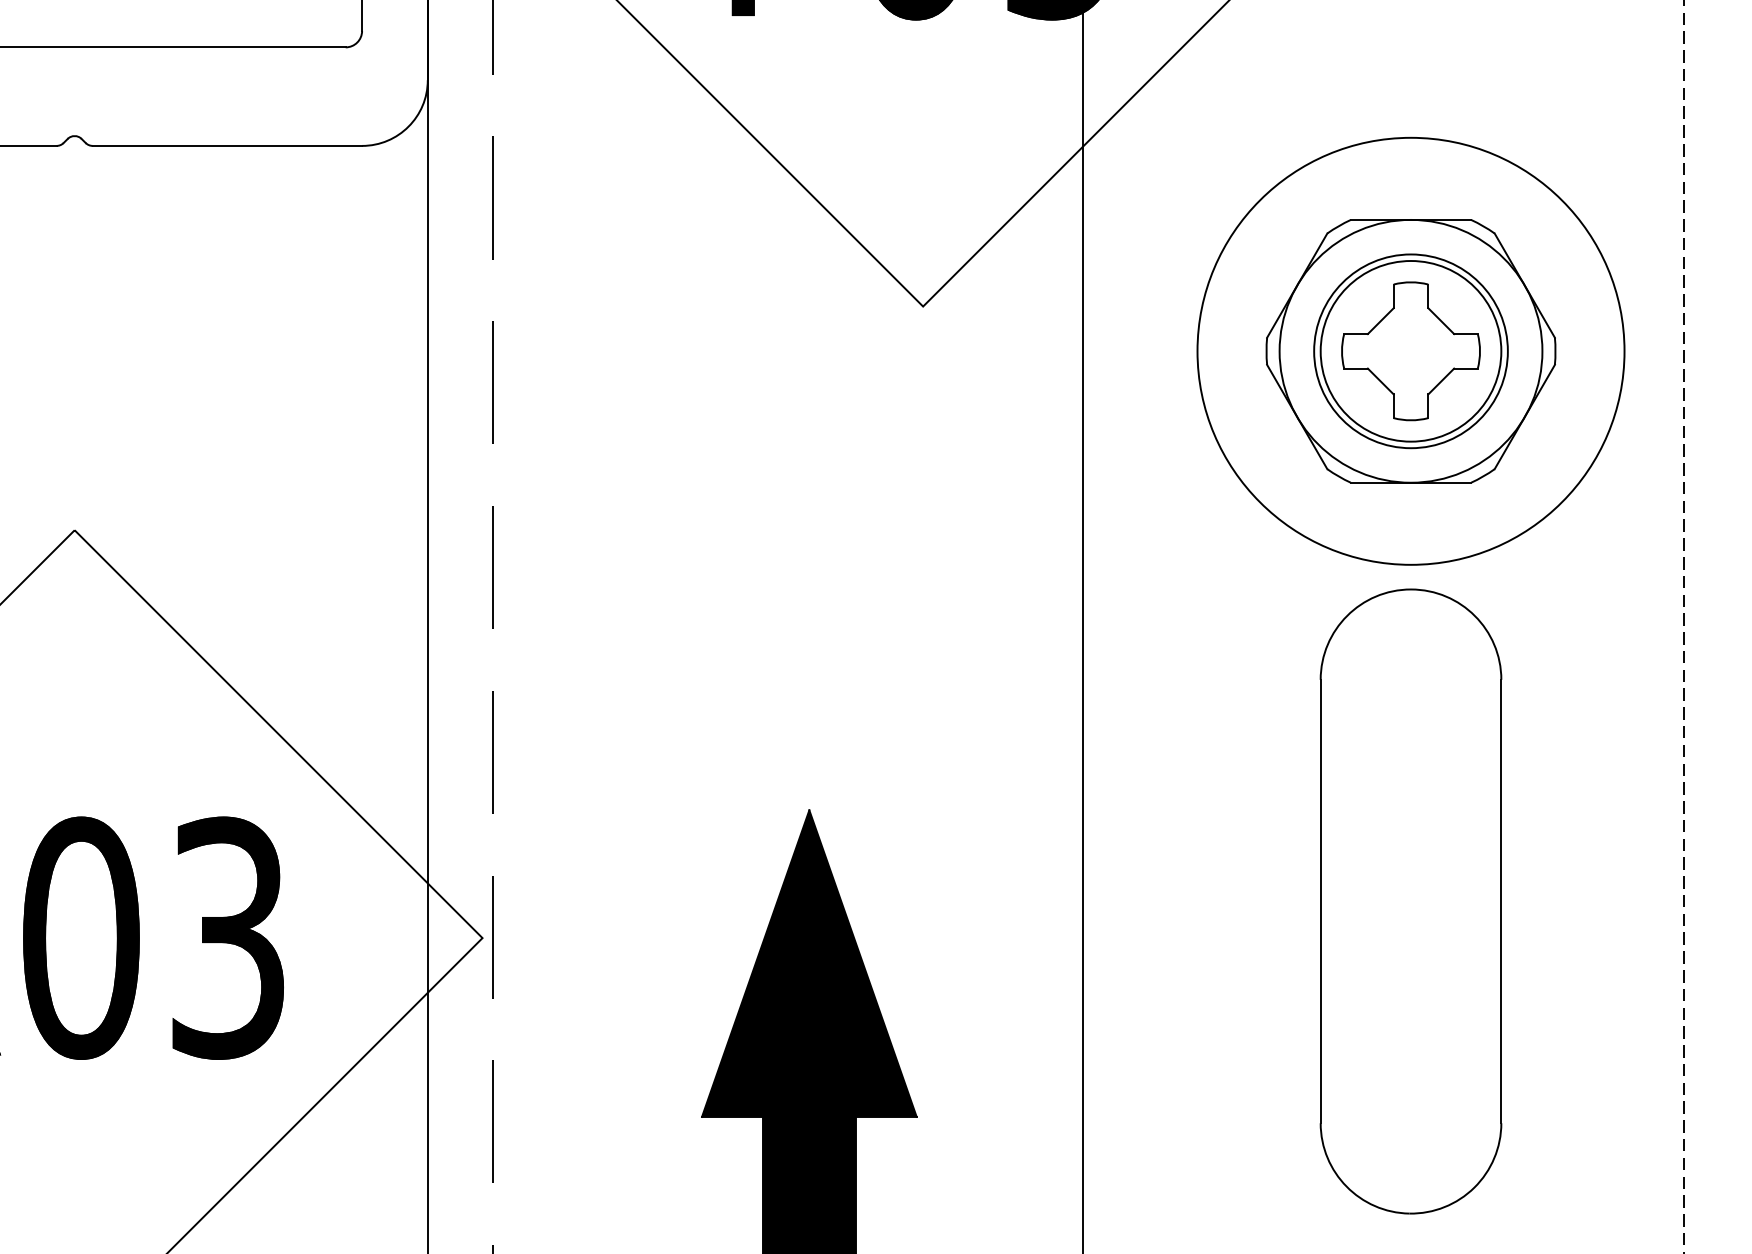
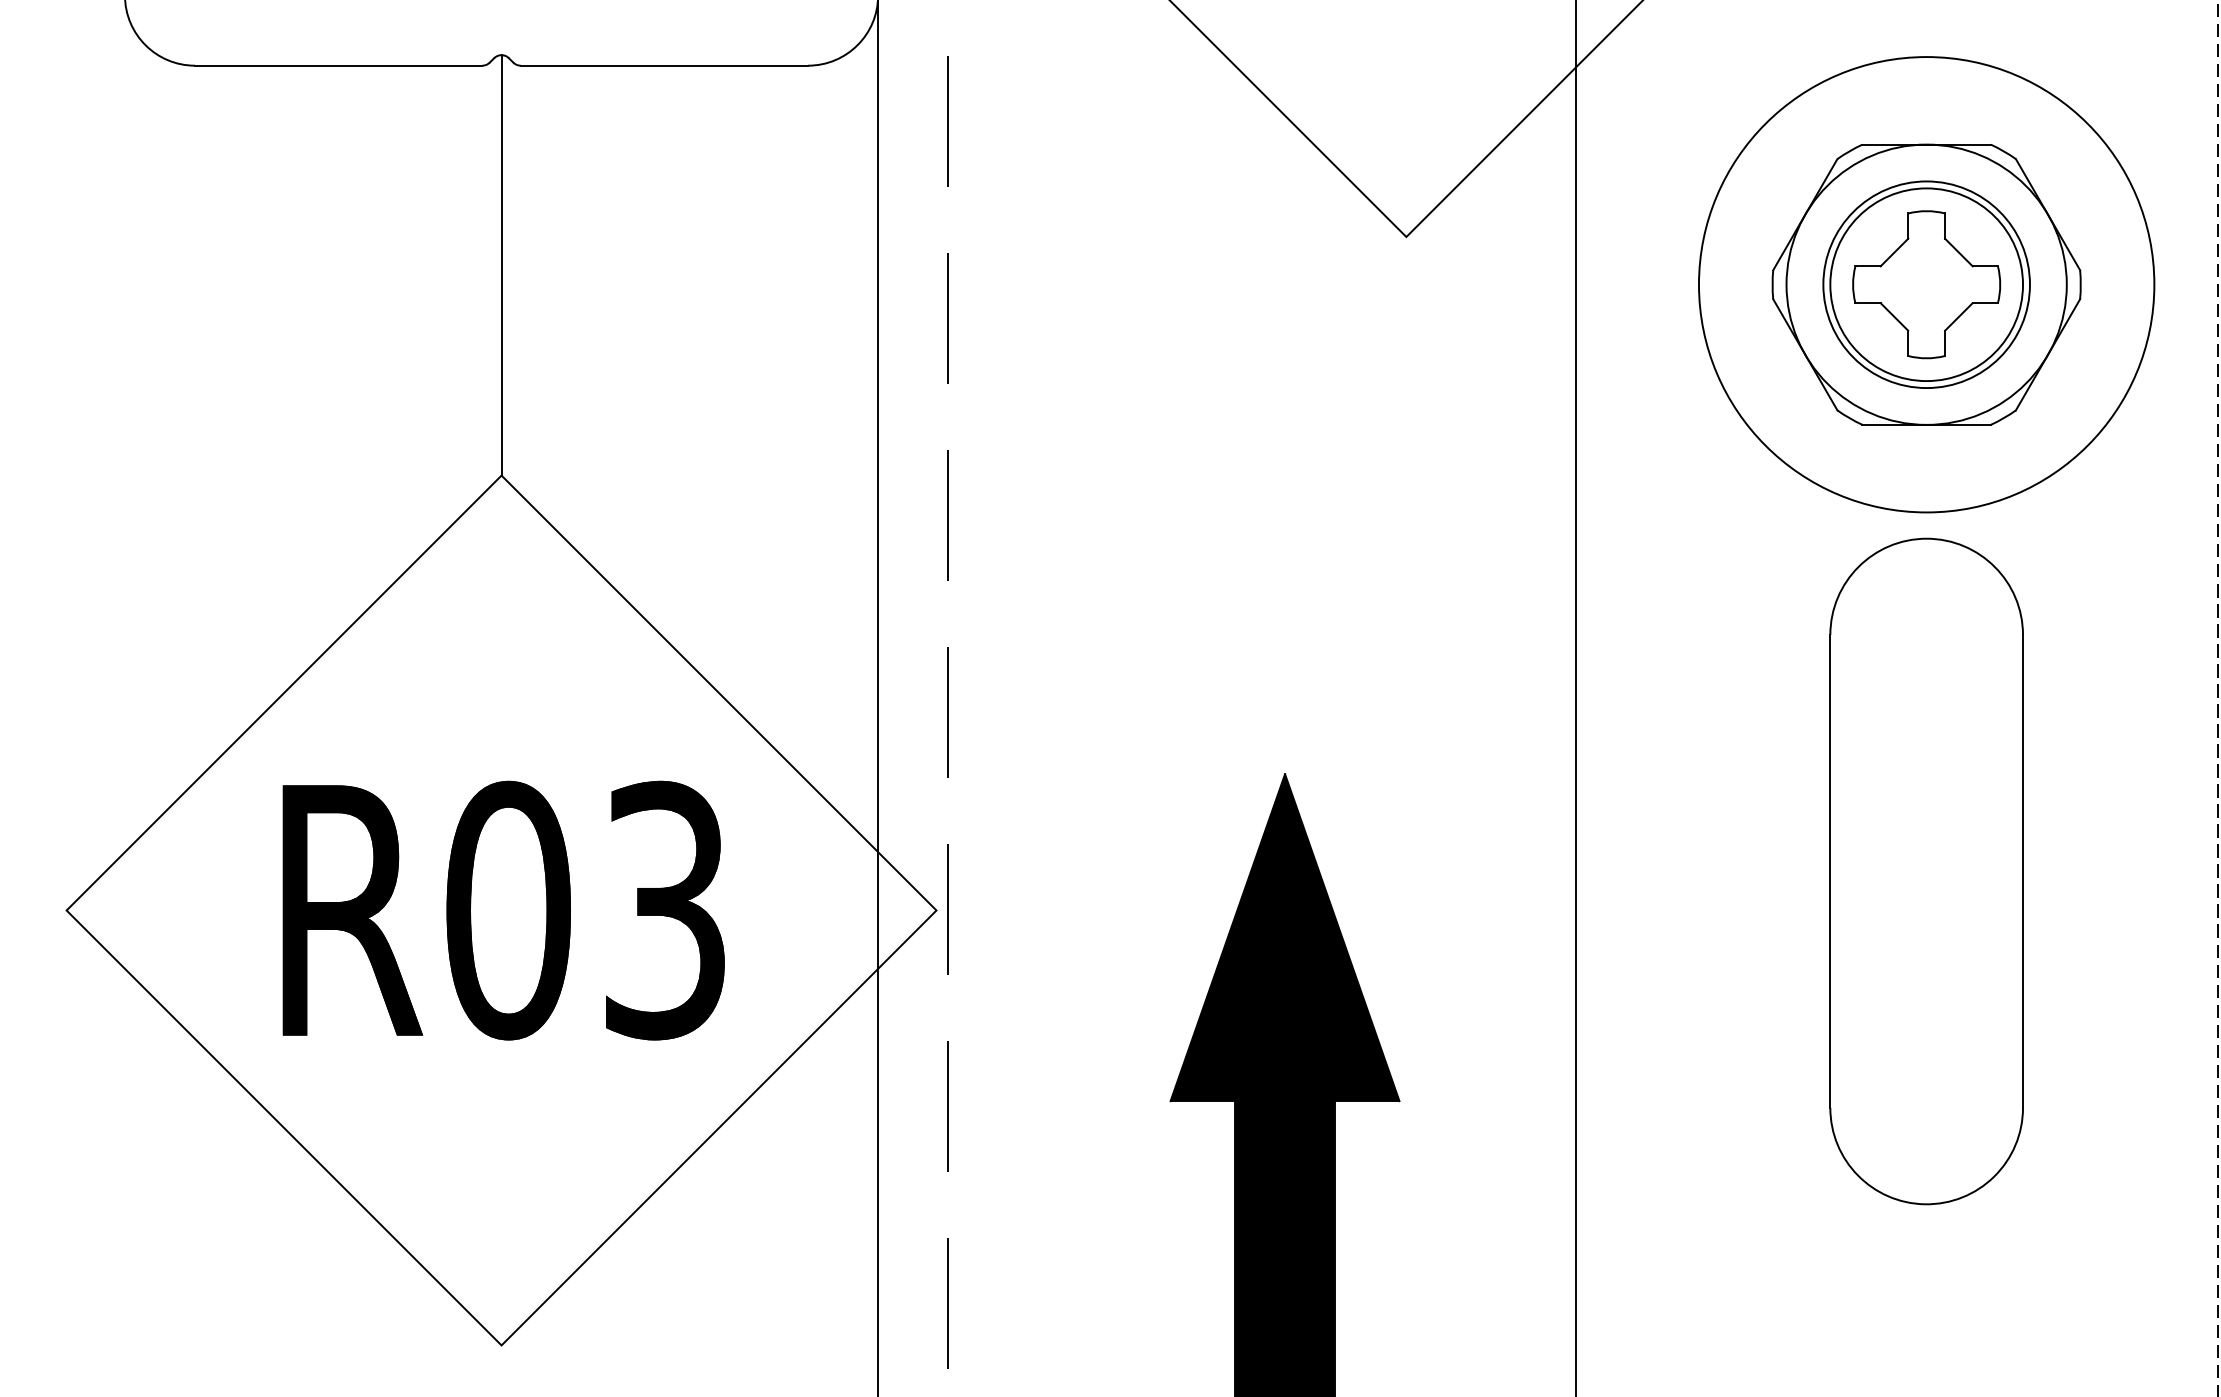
line: (74, 333) -> (501, 265), added

